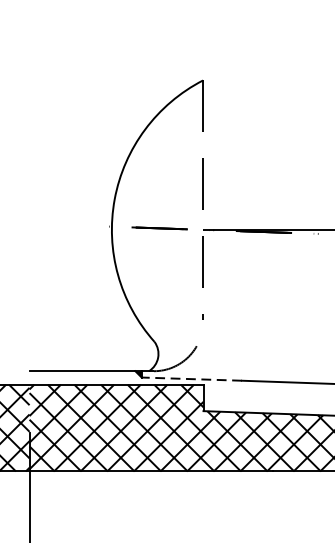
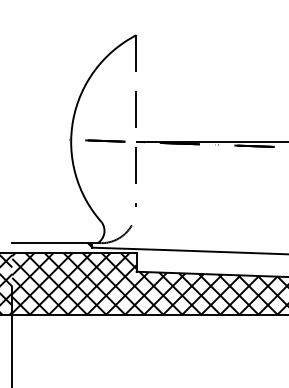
line: (192, 378) -> (128, 248), dashed -> solid

